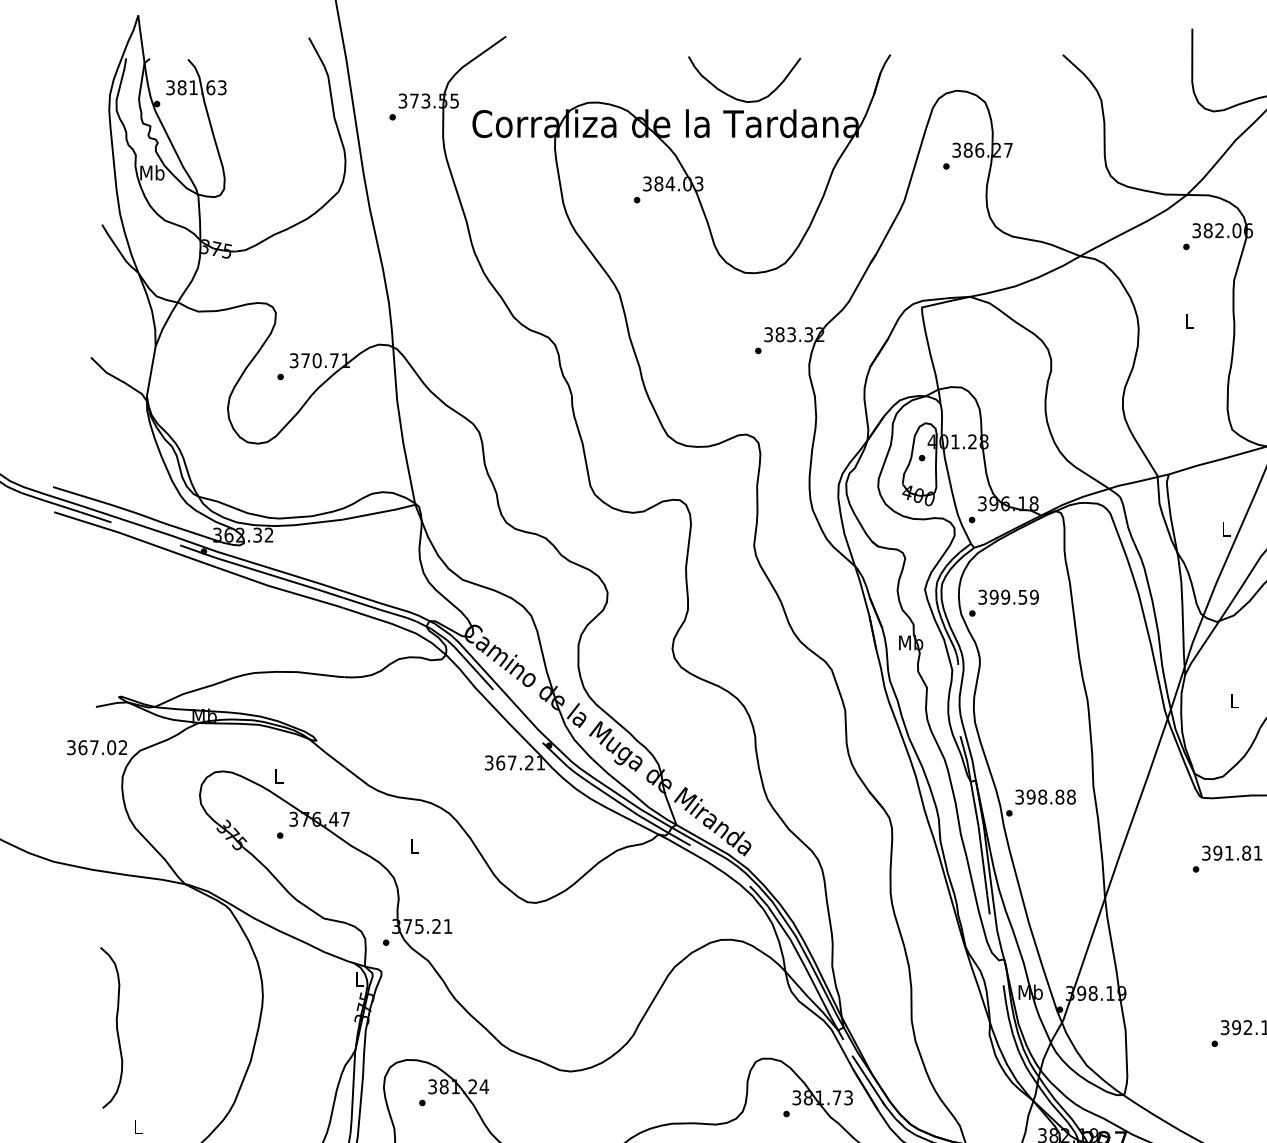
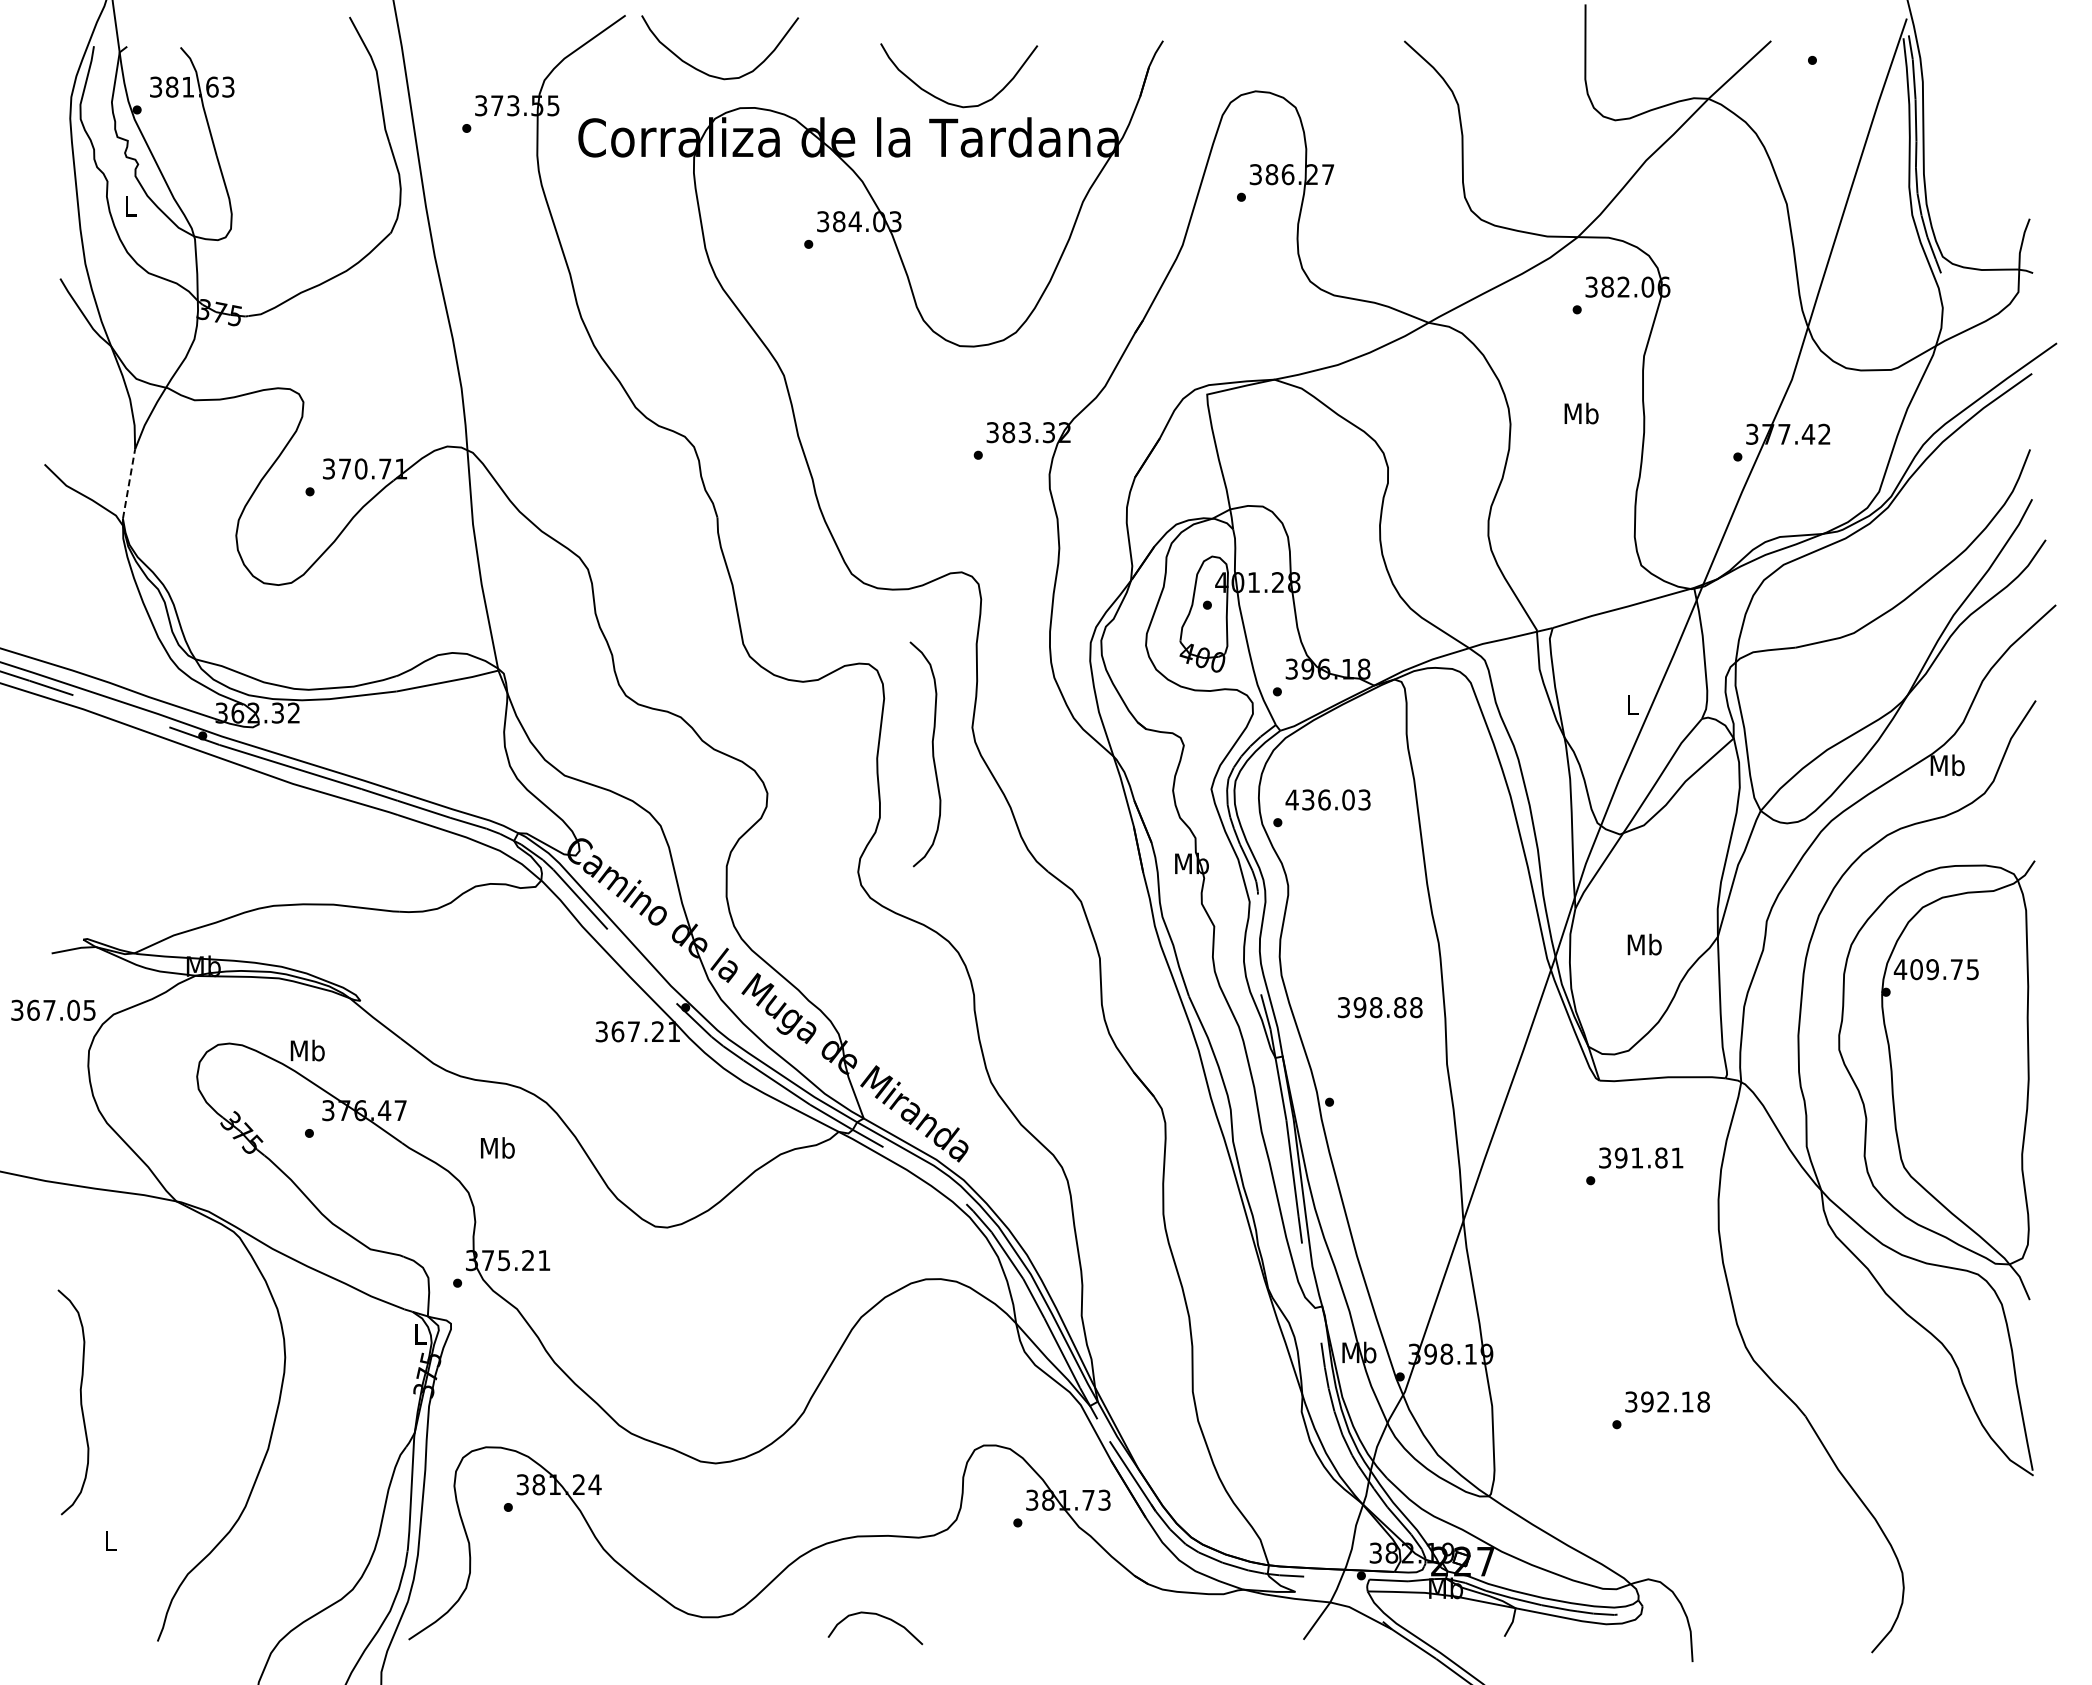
curve: (569, 79) -> (713, 75), added
text: (152, 172) -> (130, 205), Mb -> L
text: (1189, 321) -> (1581, 413), L -> Mb
line: (151, 371) -> (129, 483), solid -> dashed
curve: (725, 564) -> (932, 754), added
text: (1007, 596) -> (1327, 799), 399.59 -> 436.03
text: (1234, 700) -> (1644, 944), L -> Mb
text: (123, 747) -> (89, 1009), 367.02 -> 367.05
text: (278, 776) -> (307, 1050), L -> Mb
text: (1045, 797) -> (1380, 1007), moved
text: (414, 845) -> (497, 1147), L -> Mb

